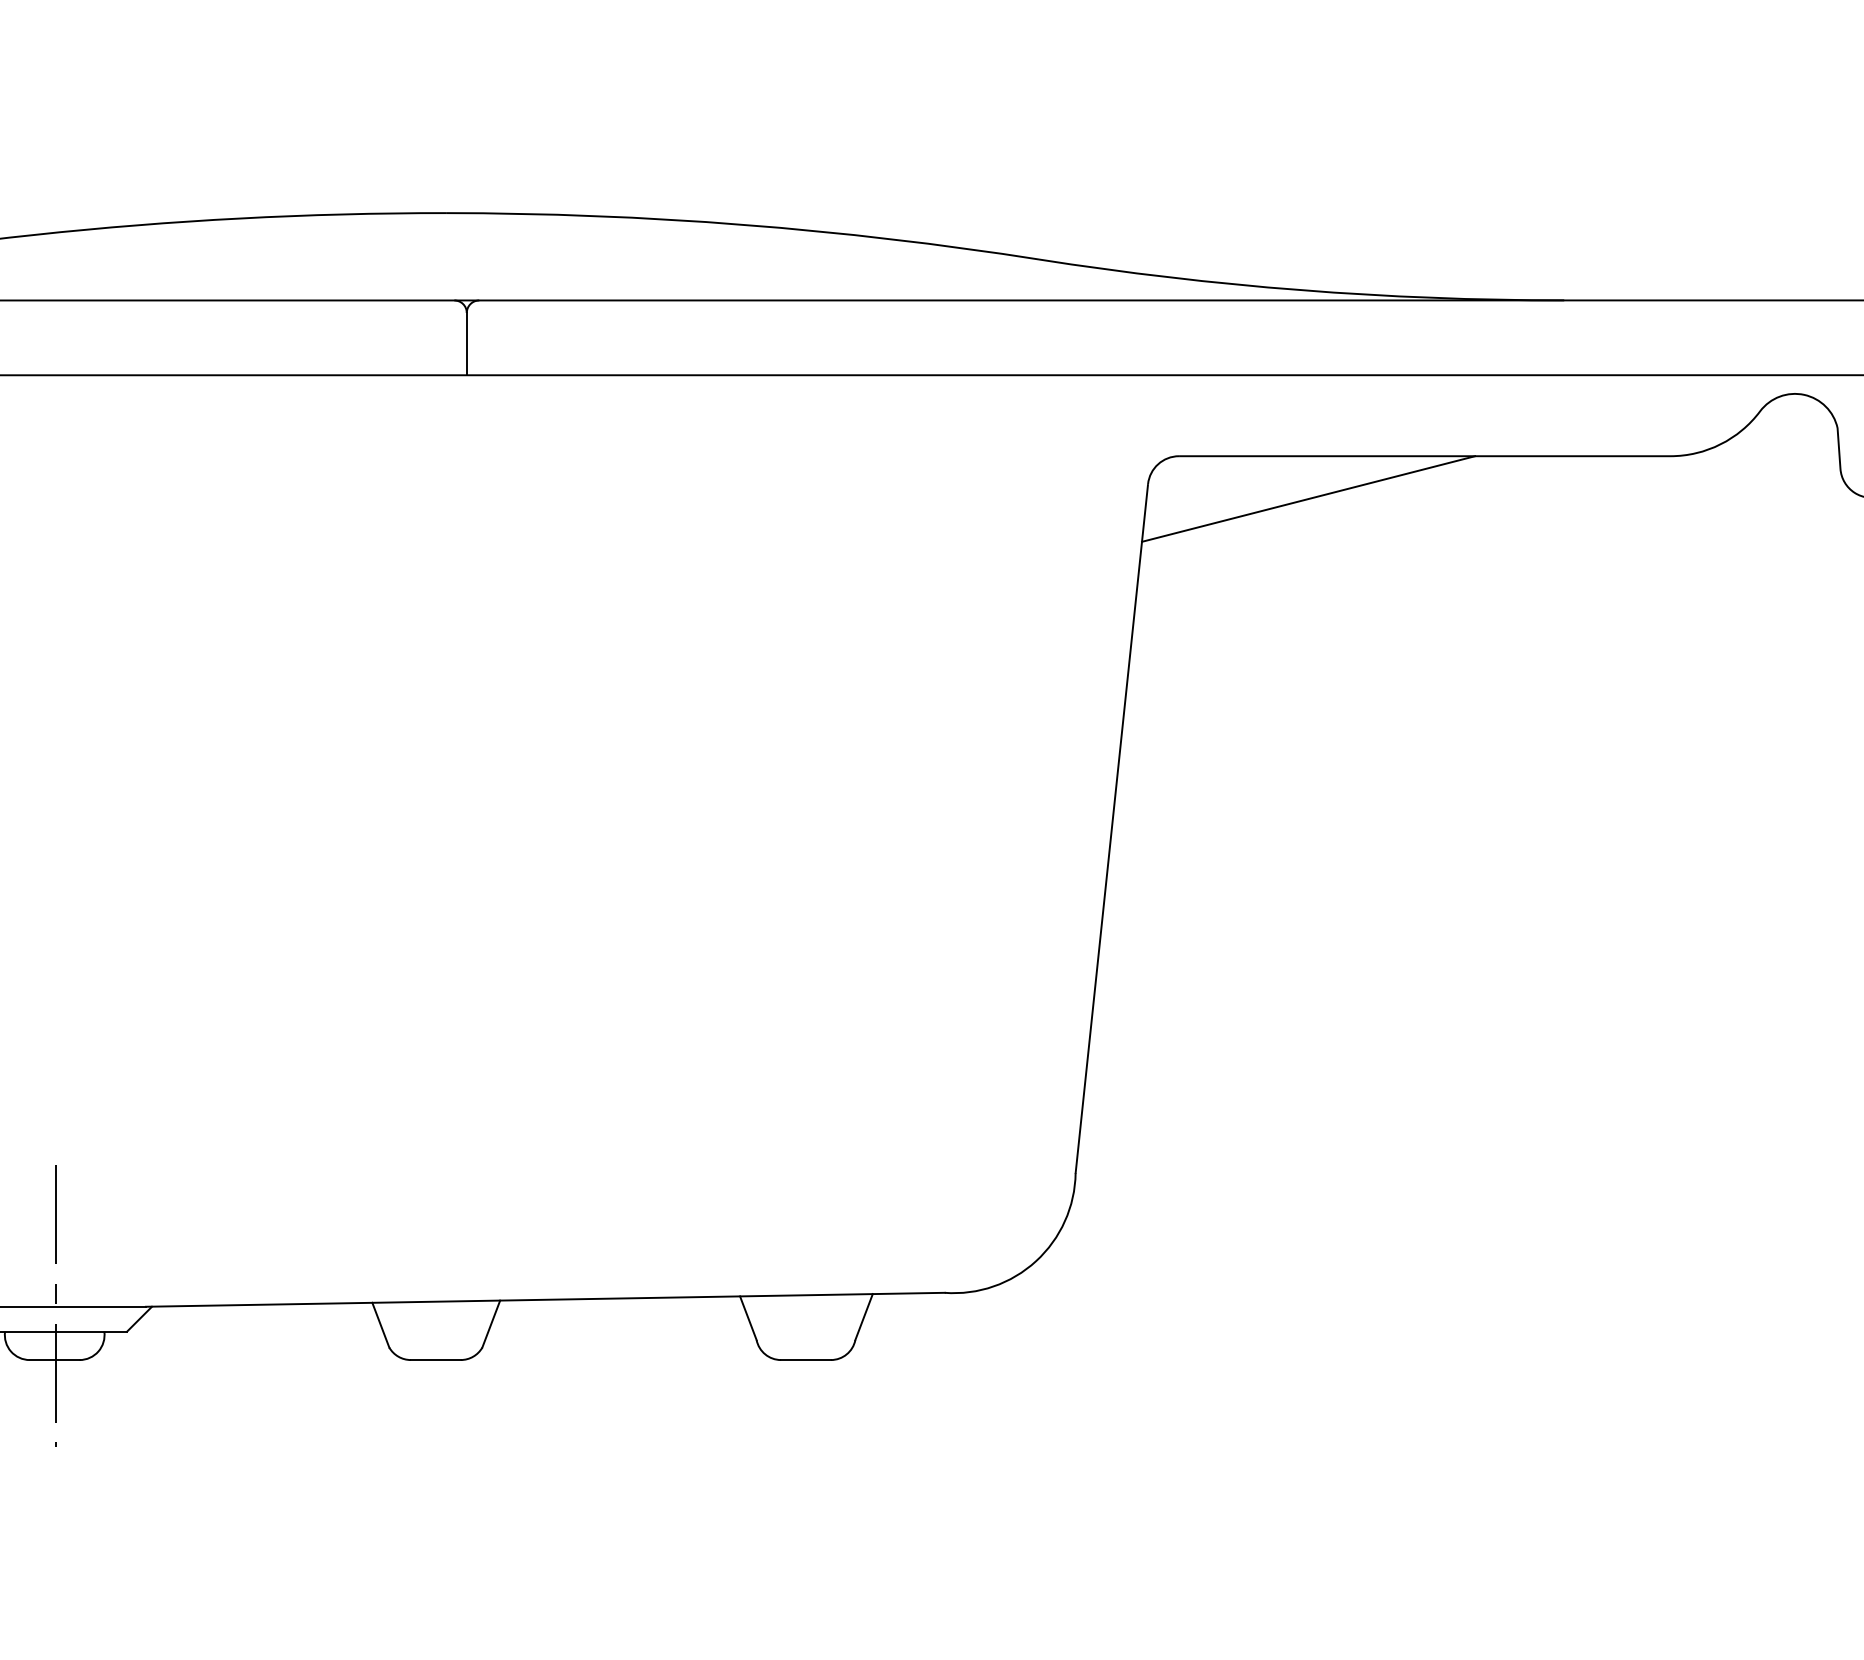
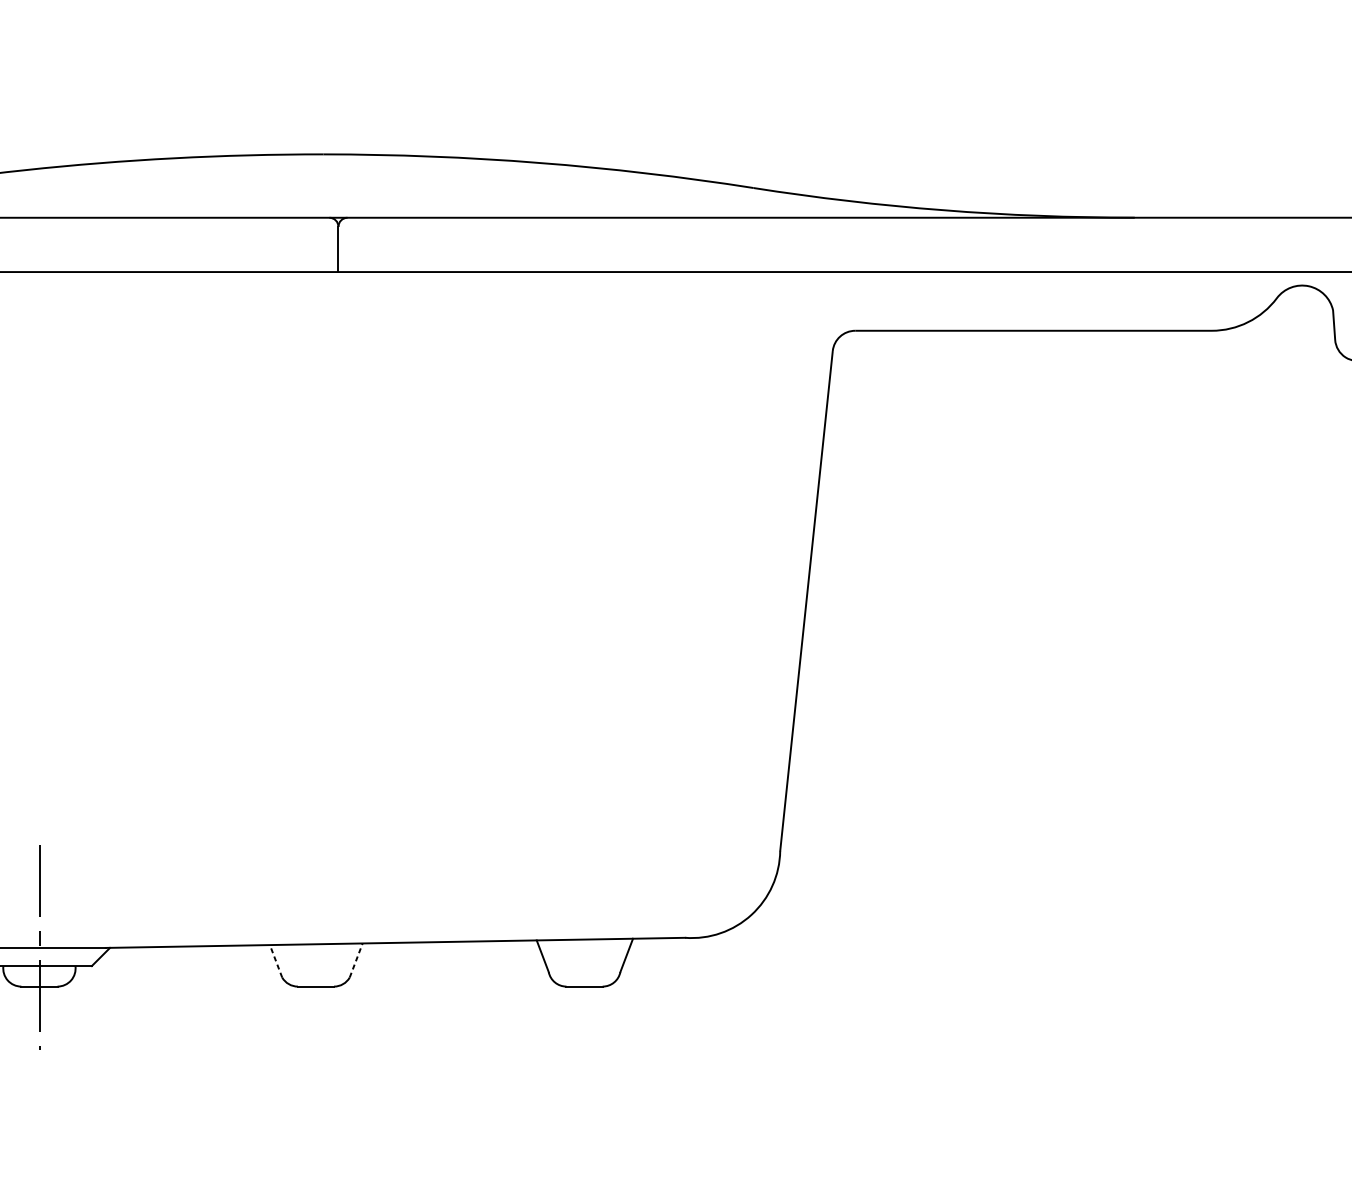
line: (1308, 498) -> (949, 361), removed
line: (491, 1323) -> (356, 960), solid -> dashed
line: (380, 1325) -> (275, 961), solid -> dashed

